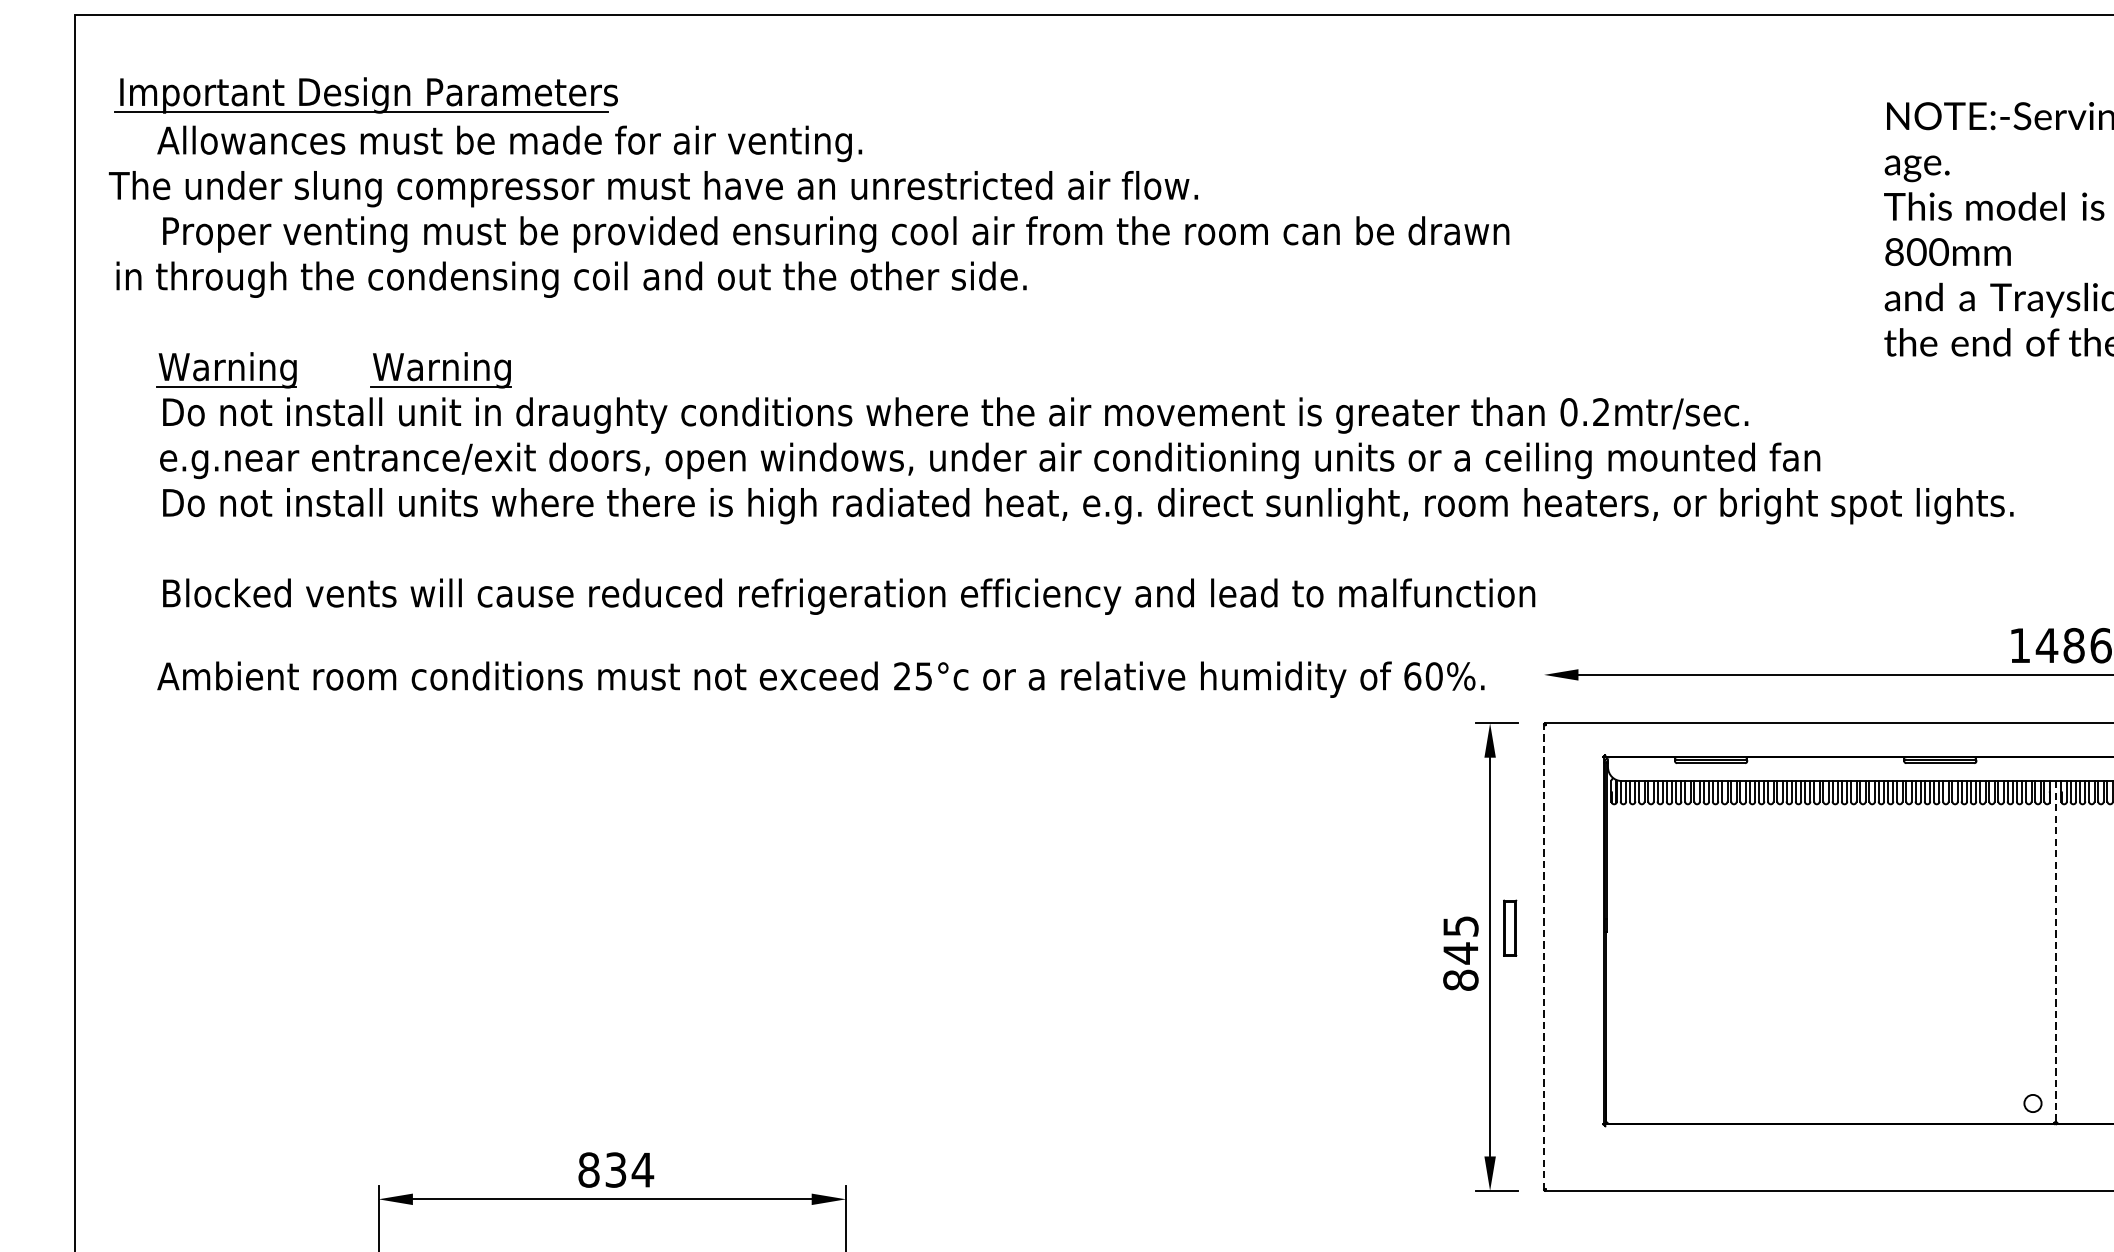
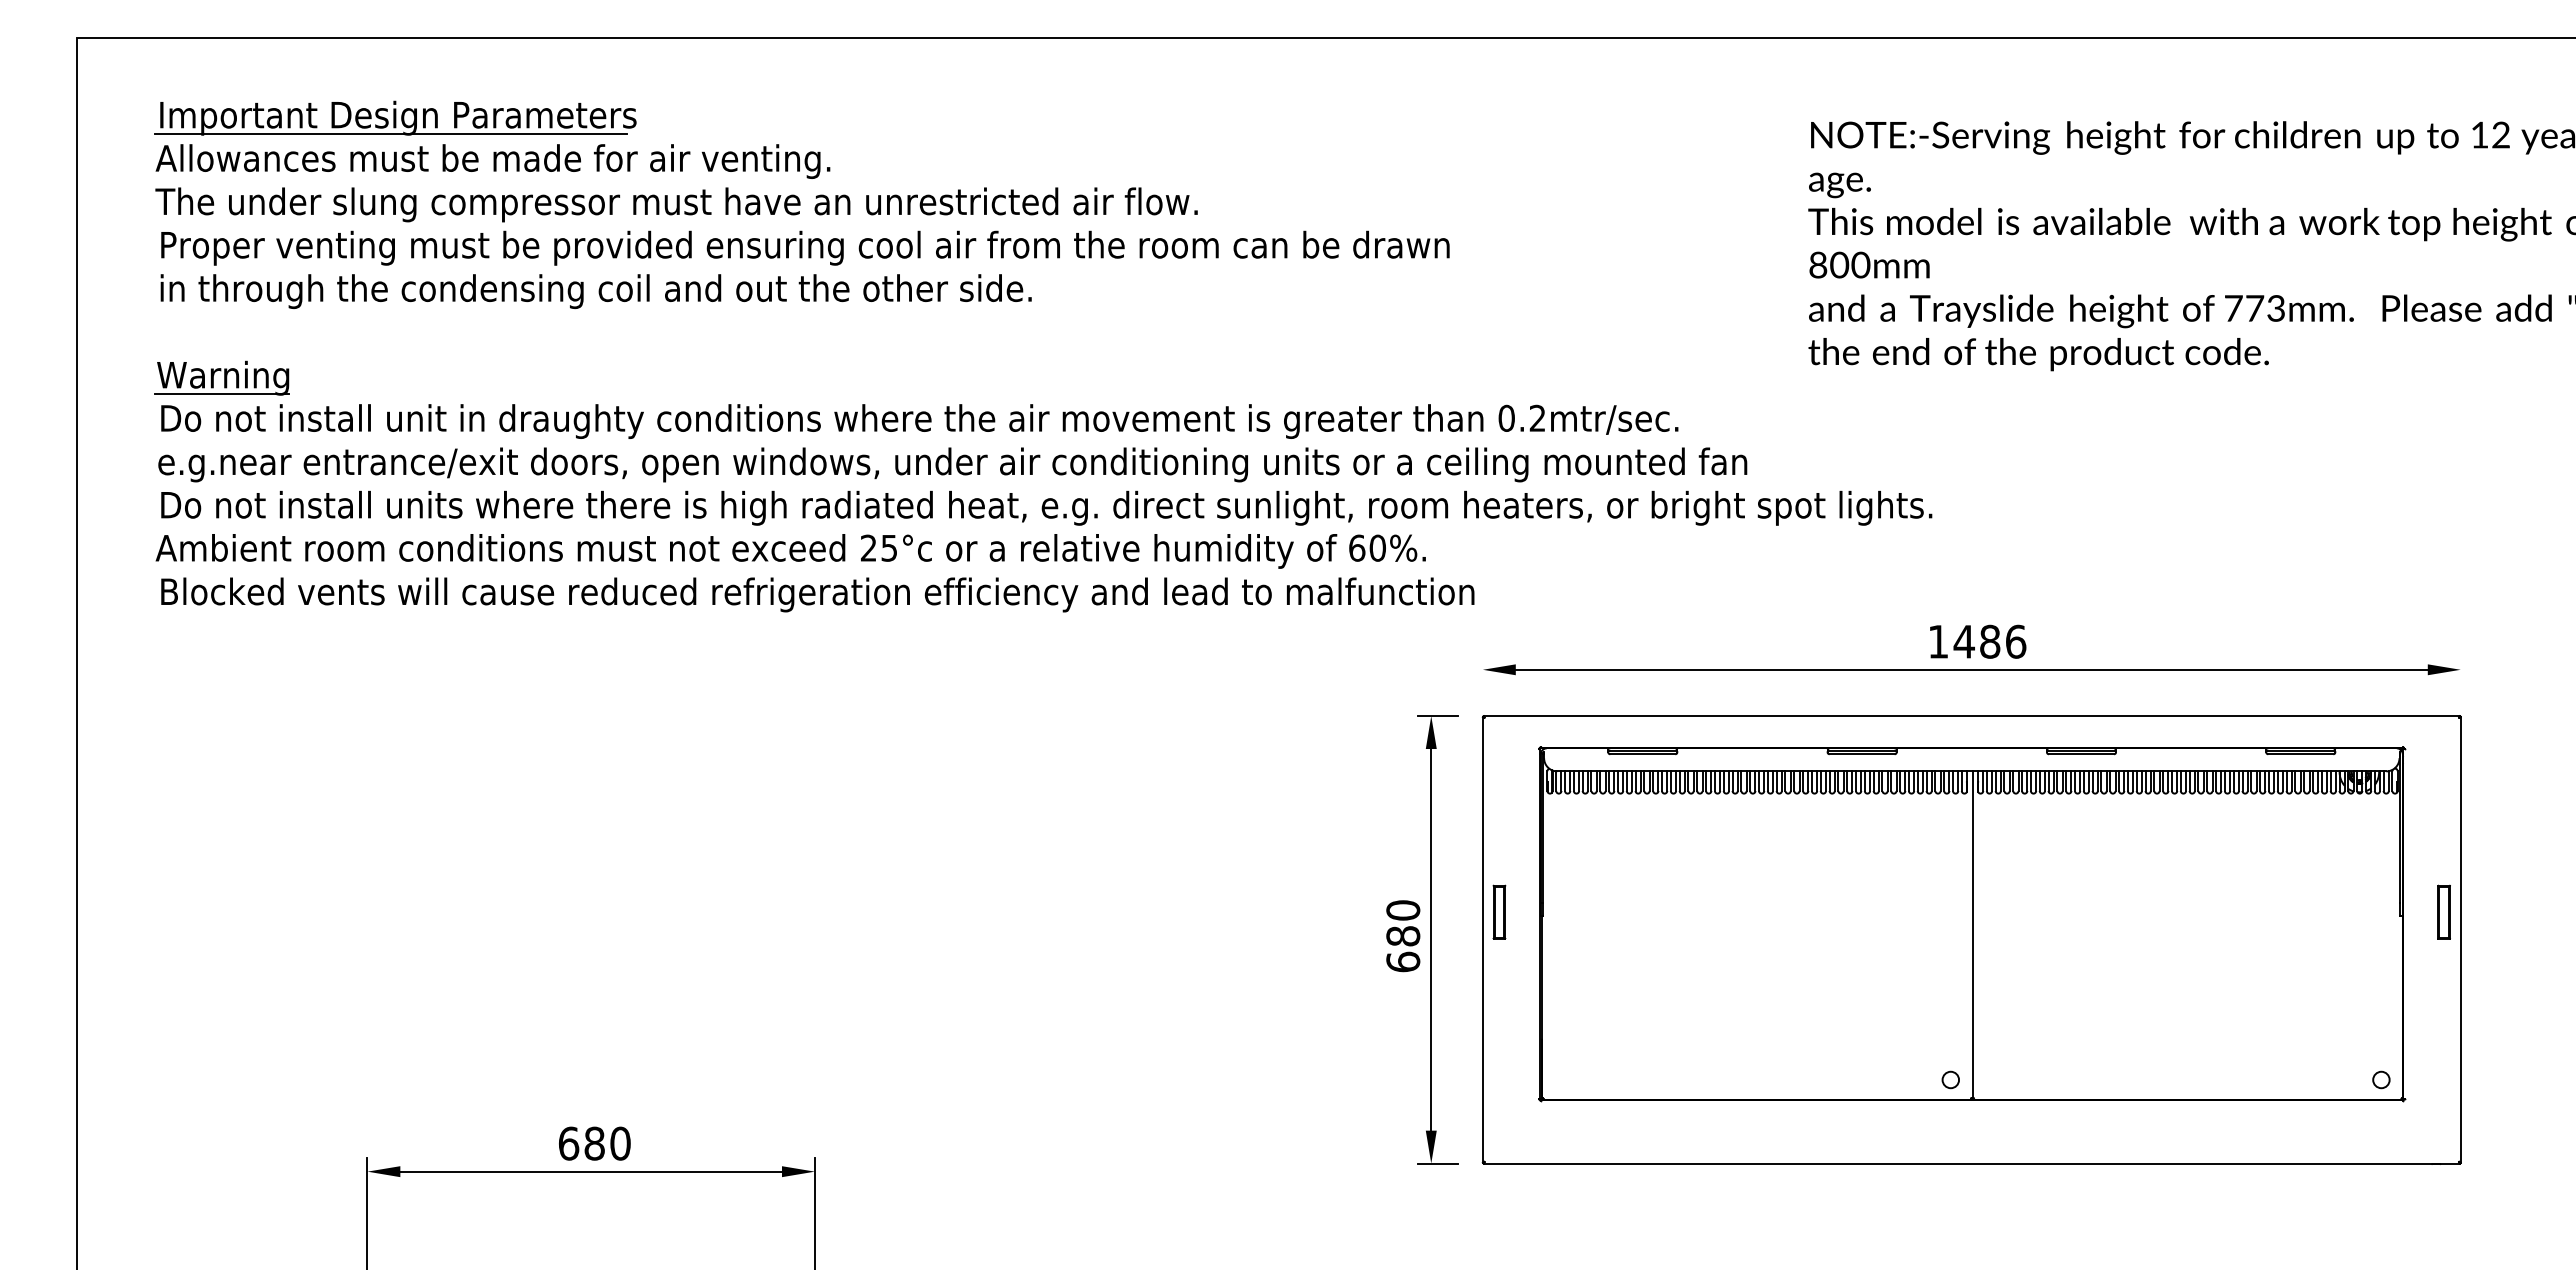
part: (366, 94) -> (395, 117), moved
text: (653, 188) -> (676, 204), moved
text: (570, 279) -> (595, 291), moved
part: (440, 369) -> (426, 377), removed
text: (820, 679) -> (790, 551), moved
part: (1510, 927) -> (1499, 911), moved
line: (2055, 952) -> (1972, 935), dashed -> solid
text: (1461, 953) -> (1403, 936), 845 -> 680
line: (1543, 956) -> (1482, 939), dashed -> solid
text: (615, 1169) -> (594, 1143), 834 -> 680

